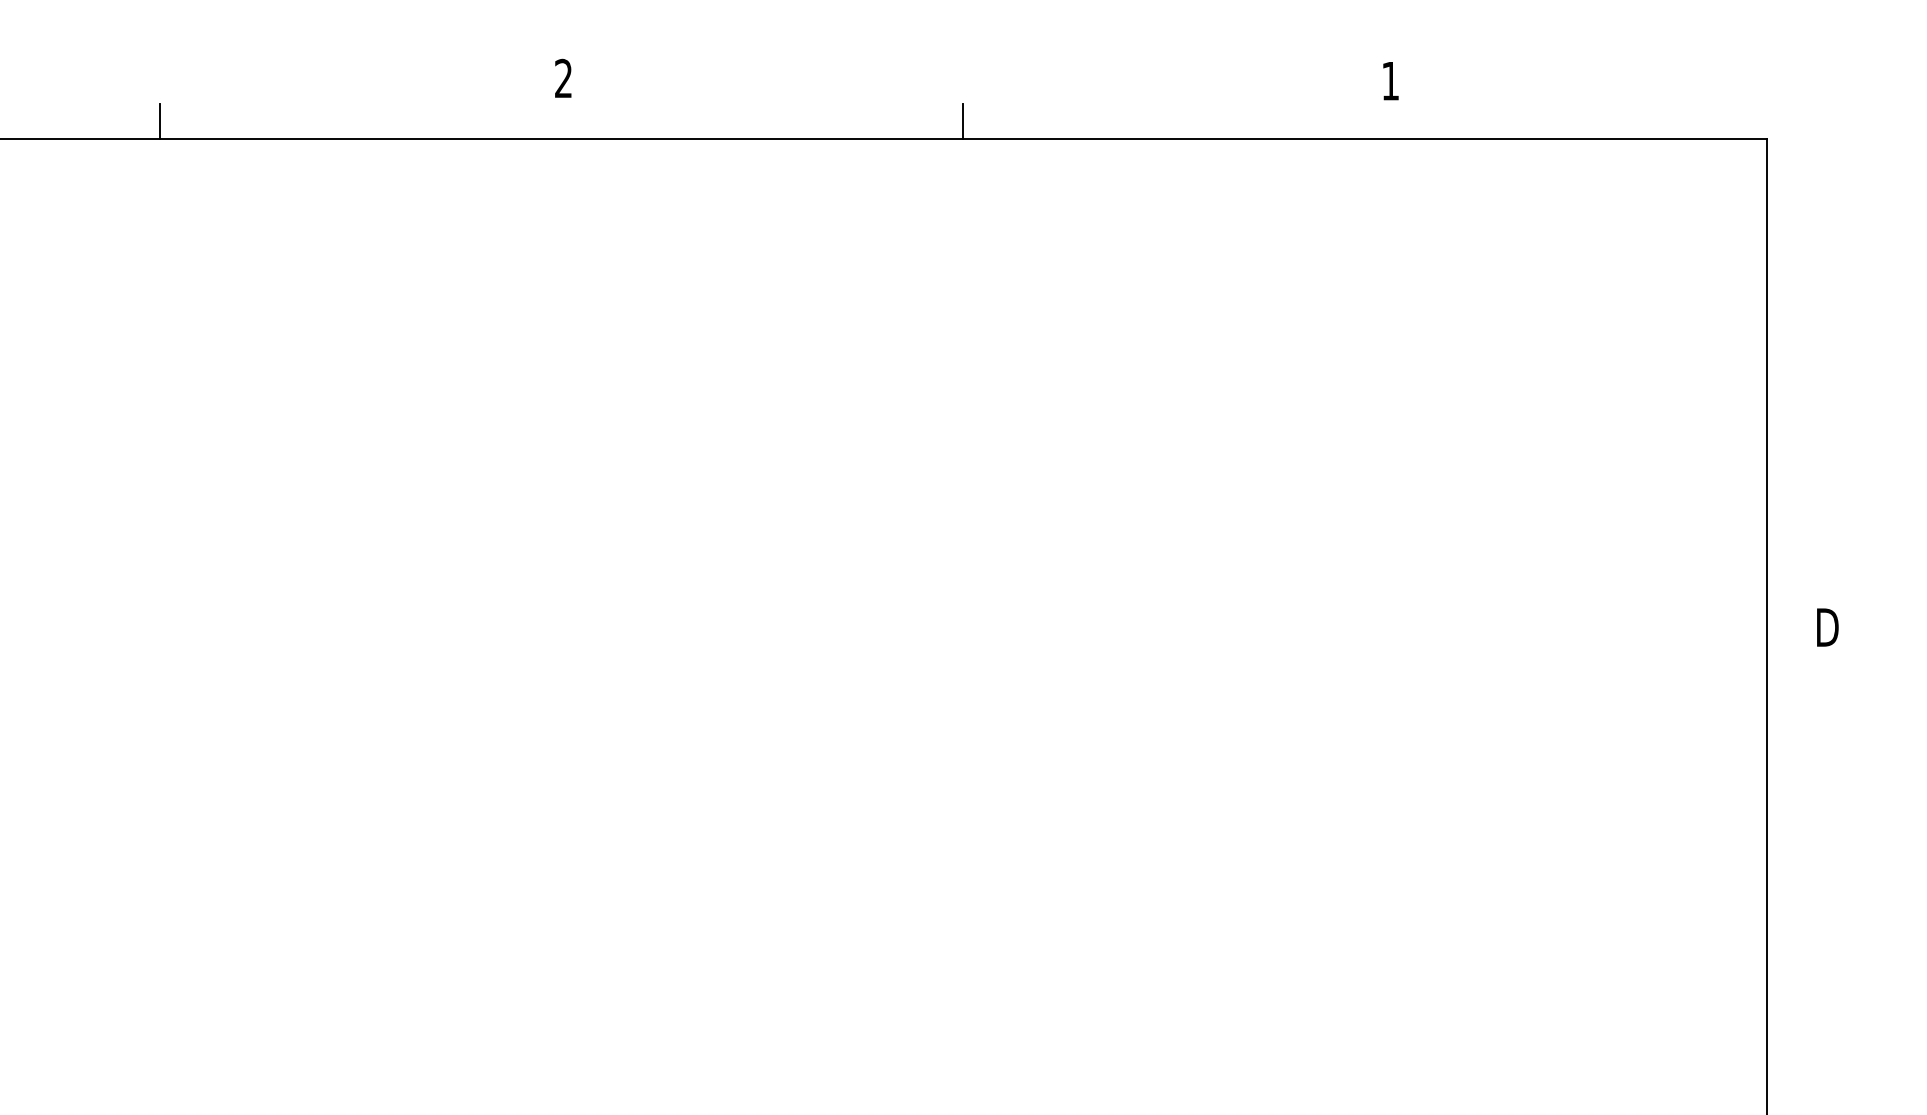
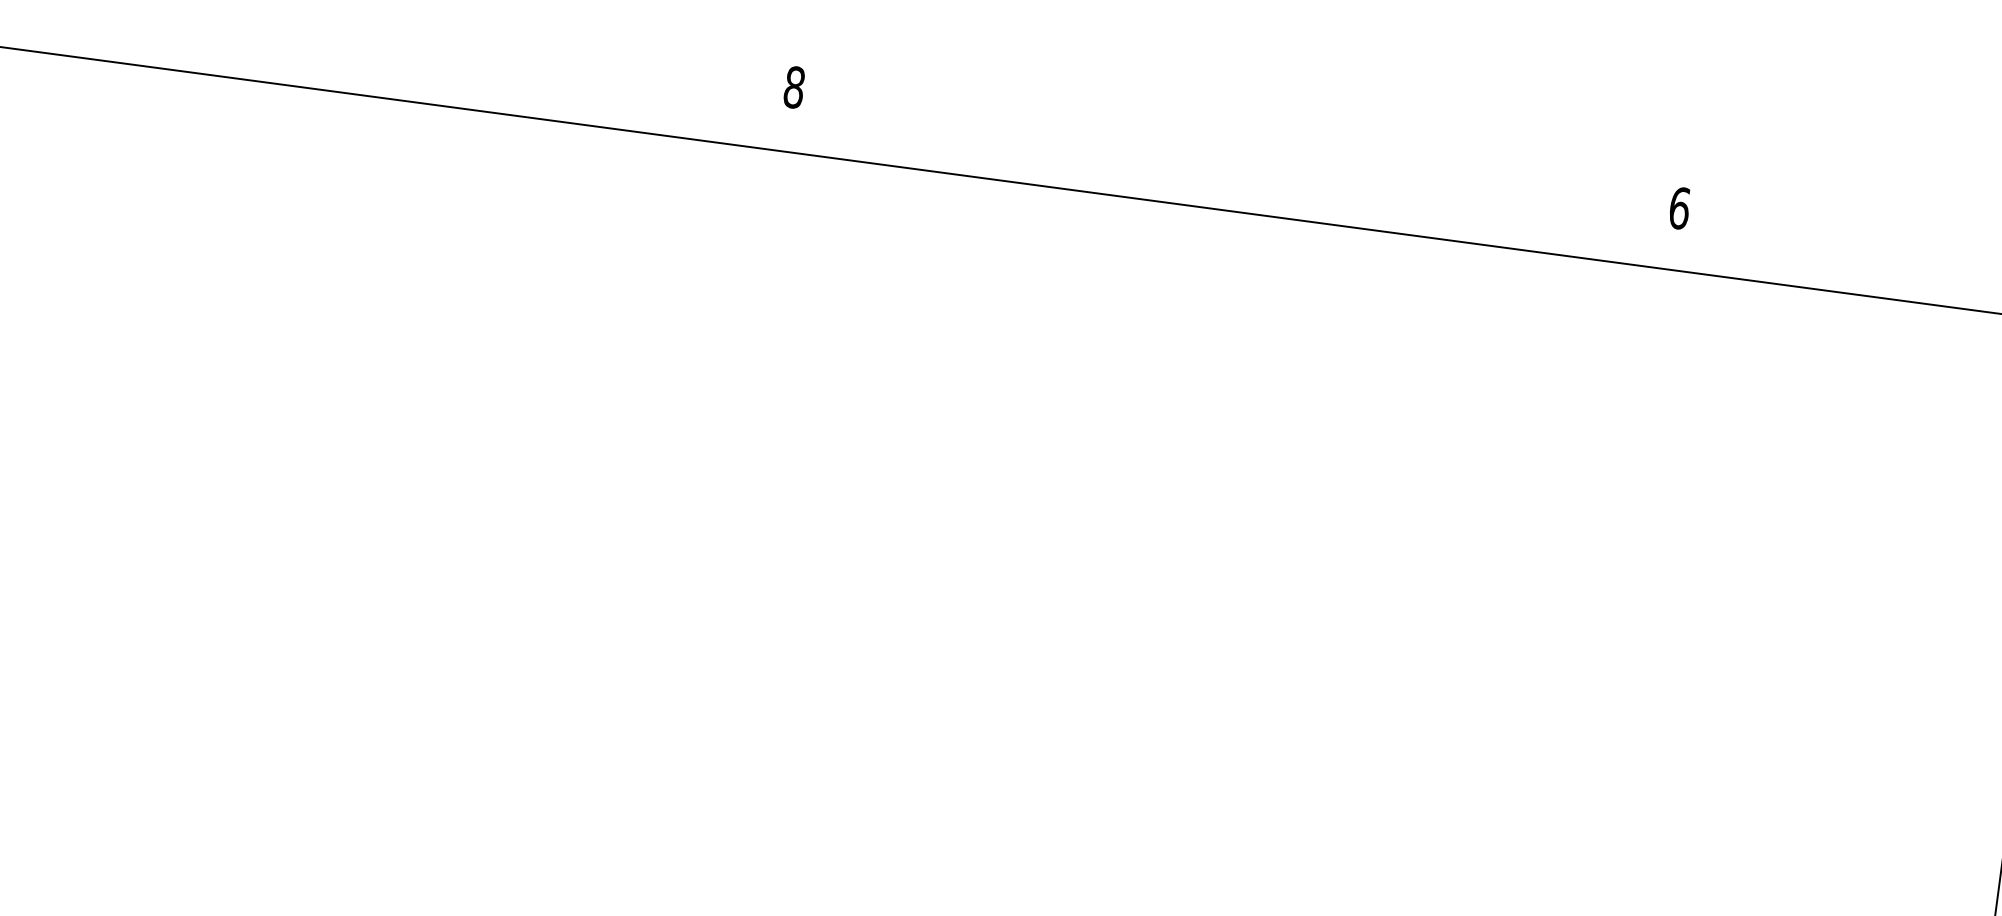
text: (563, 78) -> (794, 87), 2 -> 8
text: (1390, 80) -> (1679, 207), 1 -> 6
line: (159, 121) -> (355, 75), removed
line: (963, 121) -> (1216, 190), removed

